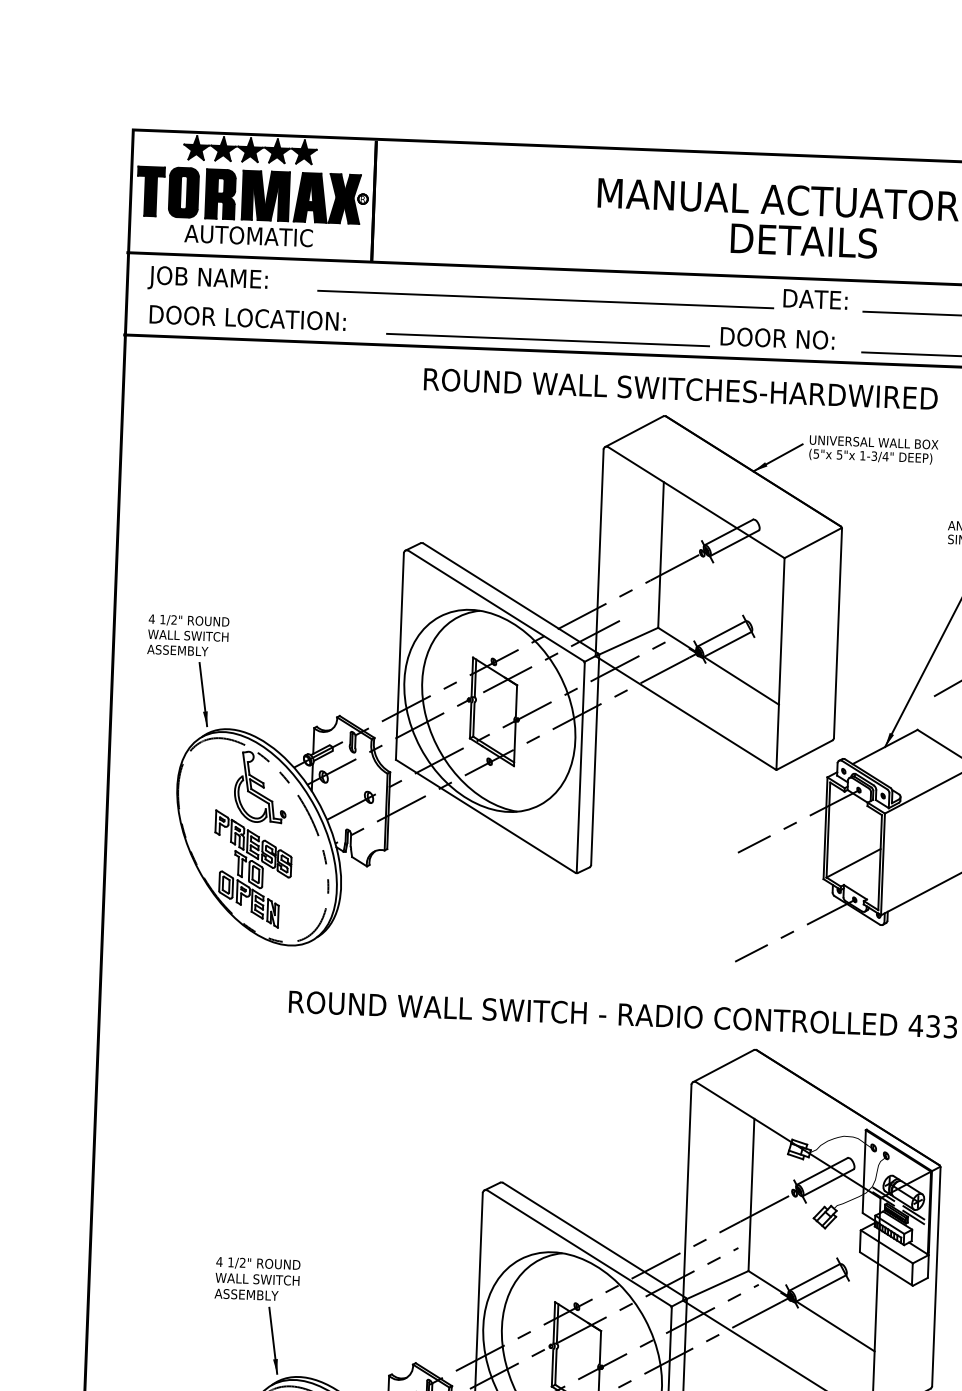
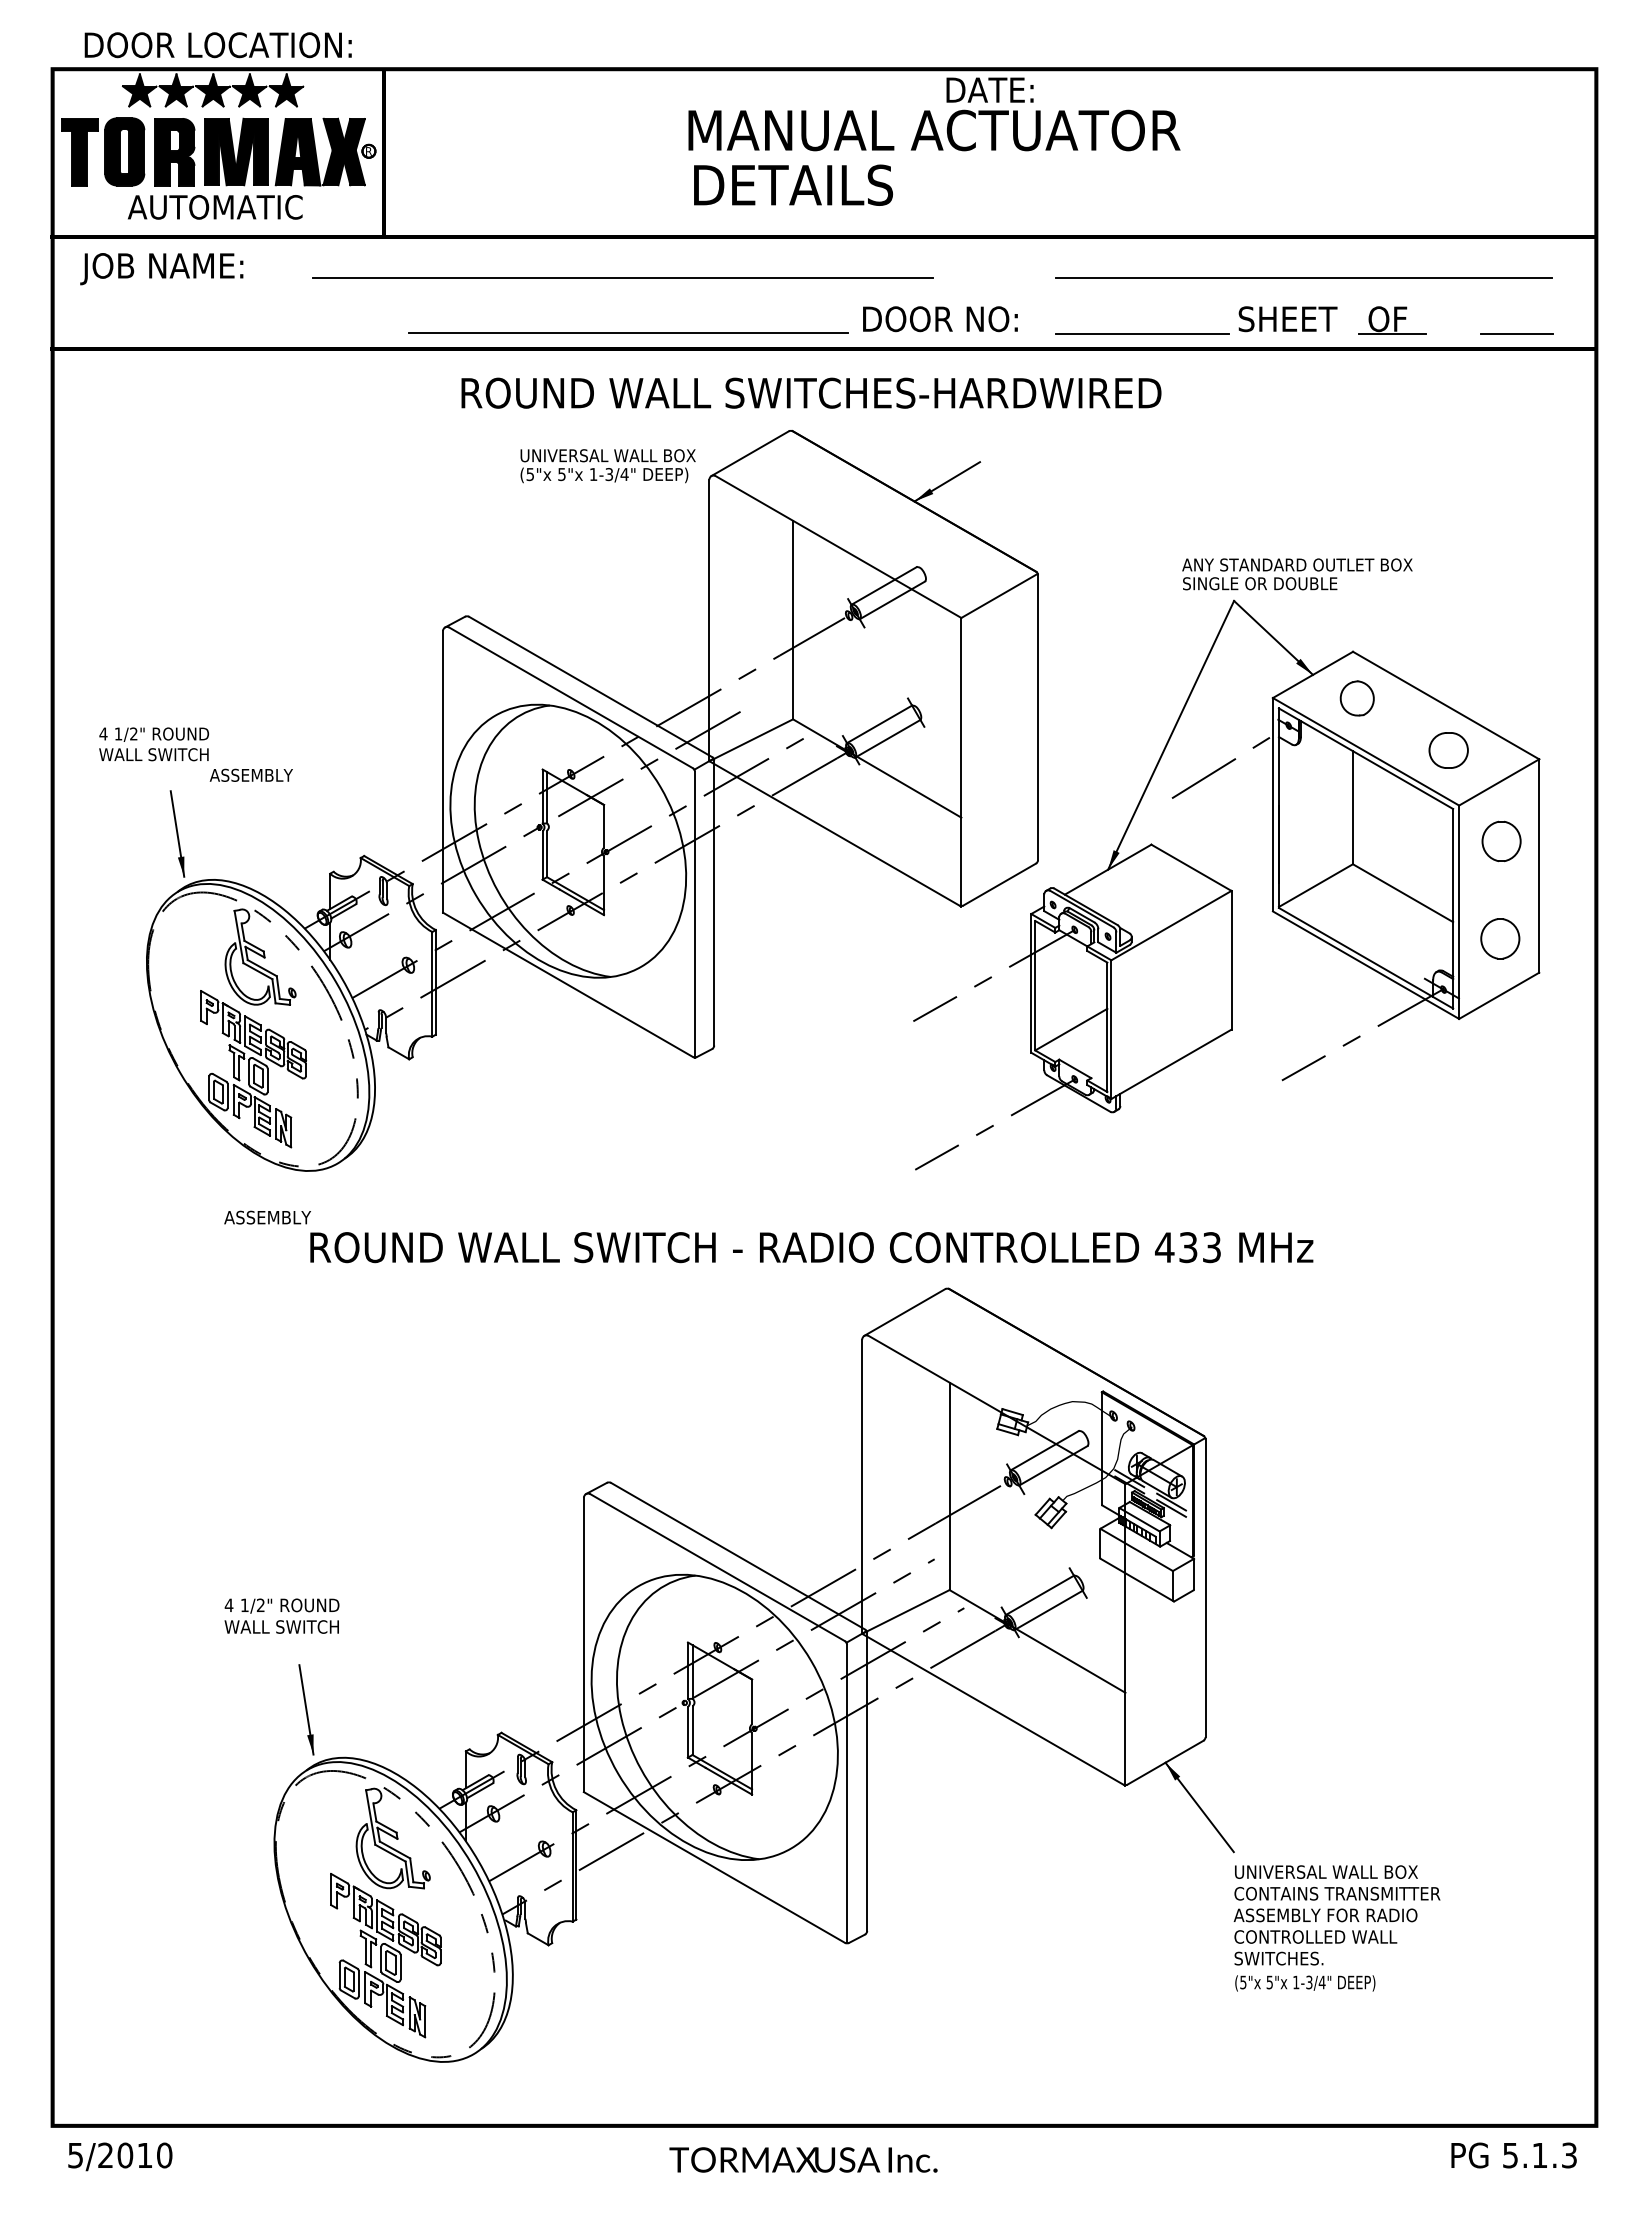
text: (804, 240) -> (793, 184), moved
text: (815, 298) -> (989, 89), moved
text: (247, 318) -> (217, 45), moved
text: (873, 450) -> (607, 466), moved
text: (177, 649) -> (250, 774), moved
text: (246, 1294) -> (267, 1217), moved

